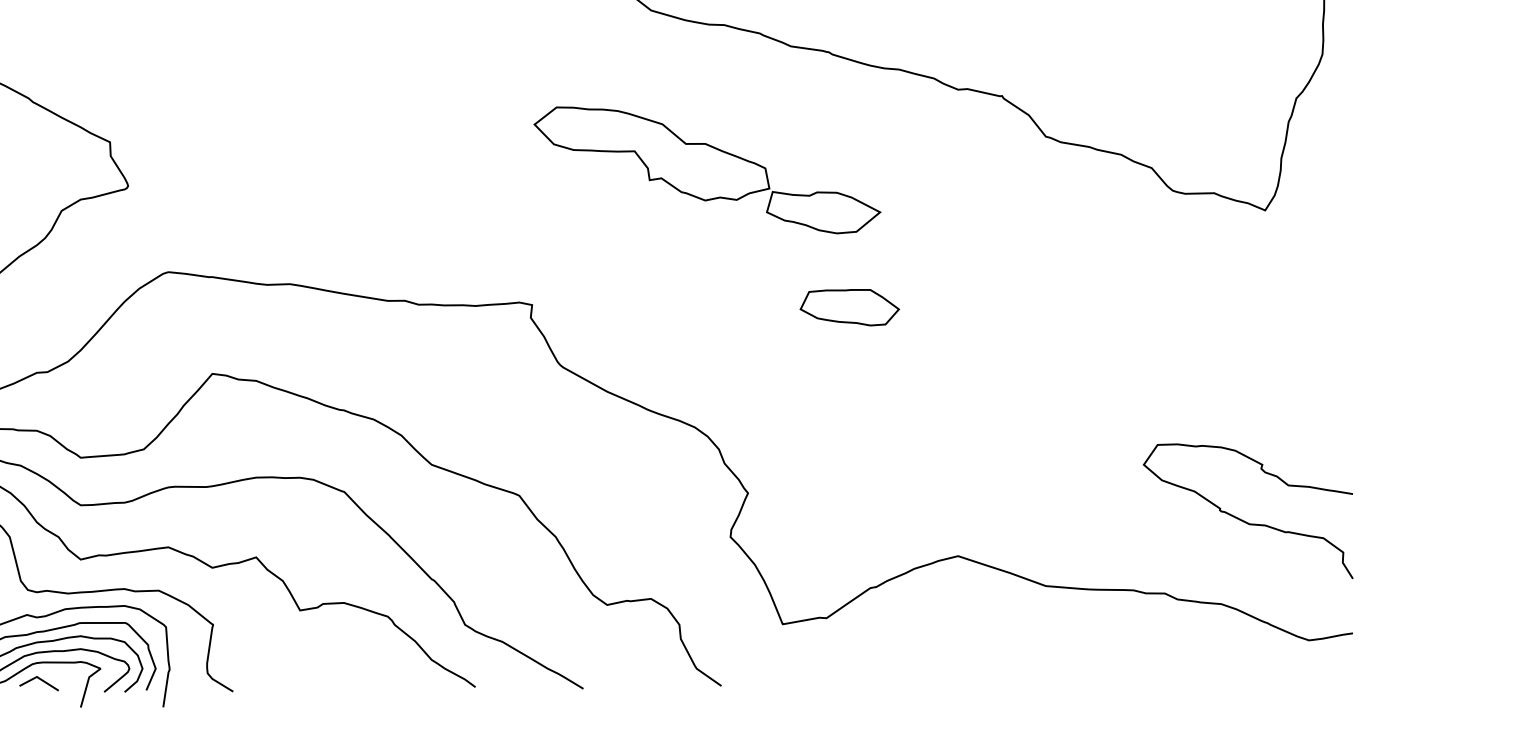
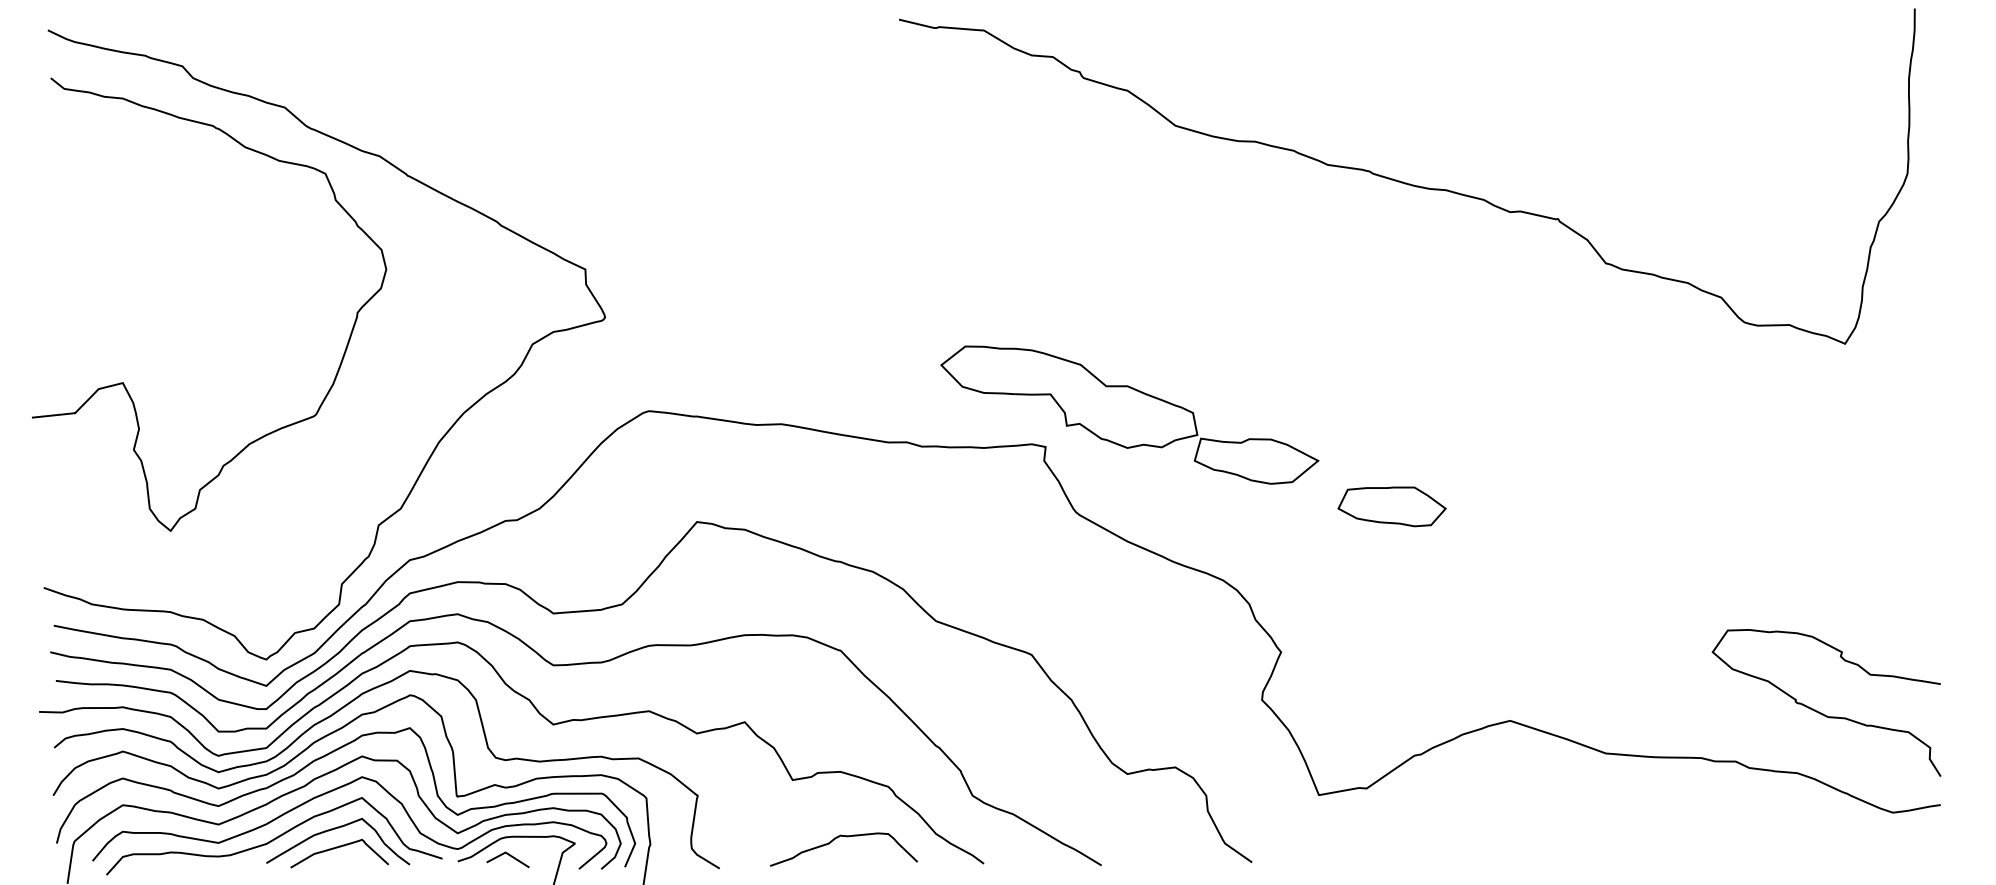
part: (707, 169) -> (1129, 414), moved
part: (849, 307) -> (1391, 506), moved
curve: (1243, 520) -> (1821, 712), moved
curve: (349, 663) -> (846, 837), added

